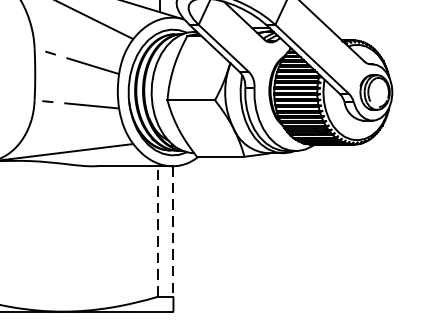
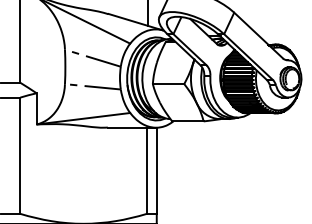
line: (157, 230) -> (146, 170), dashed -> solid
line: (173, 232) -> (156, 171), dashed -> solid

